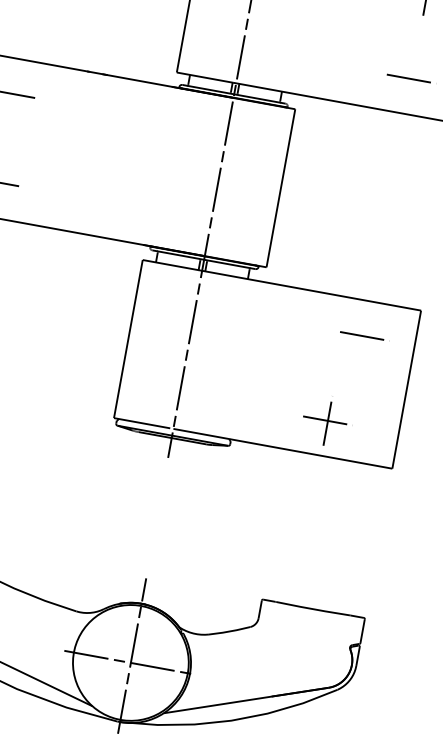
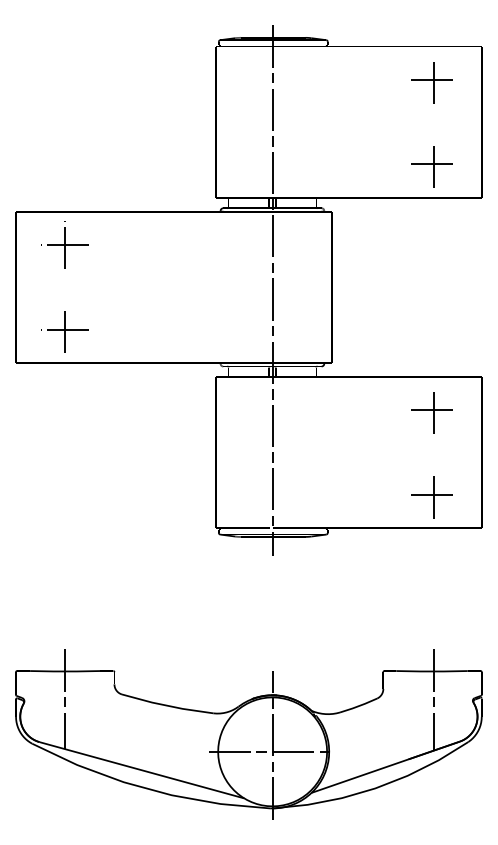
line: (411, 79) -> (434, 164), added
line: (10, 92) -> (65, 244), added
line: (365, 336) -> (434, 410), added
part: (324, 423) -> (431, 497), moved
line: (310, 638) -> (434, 699), added

